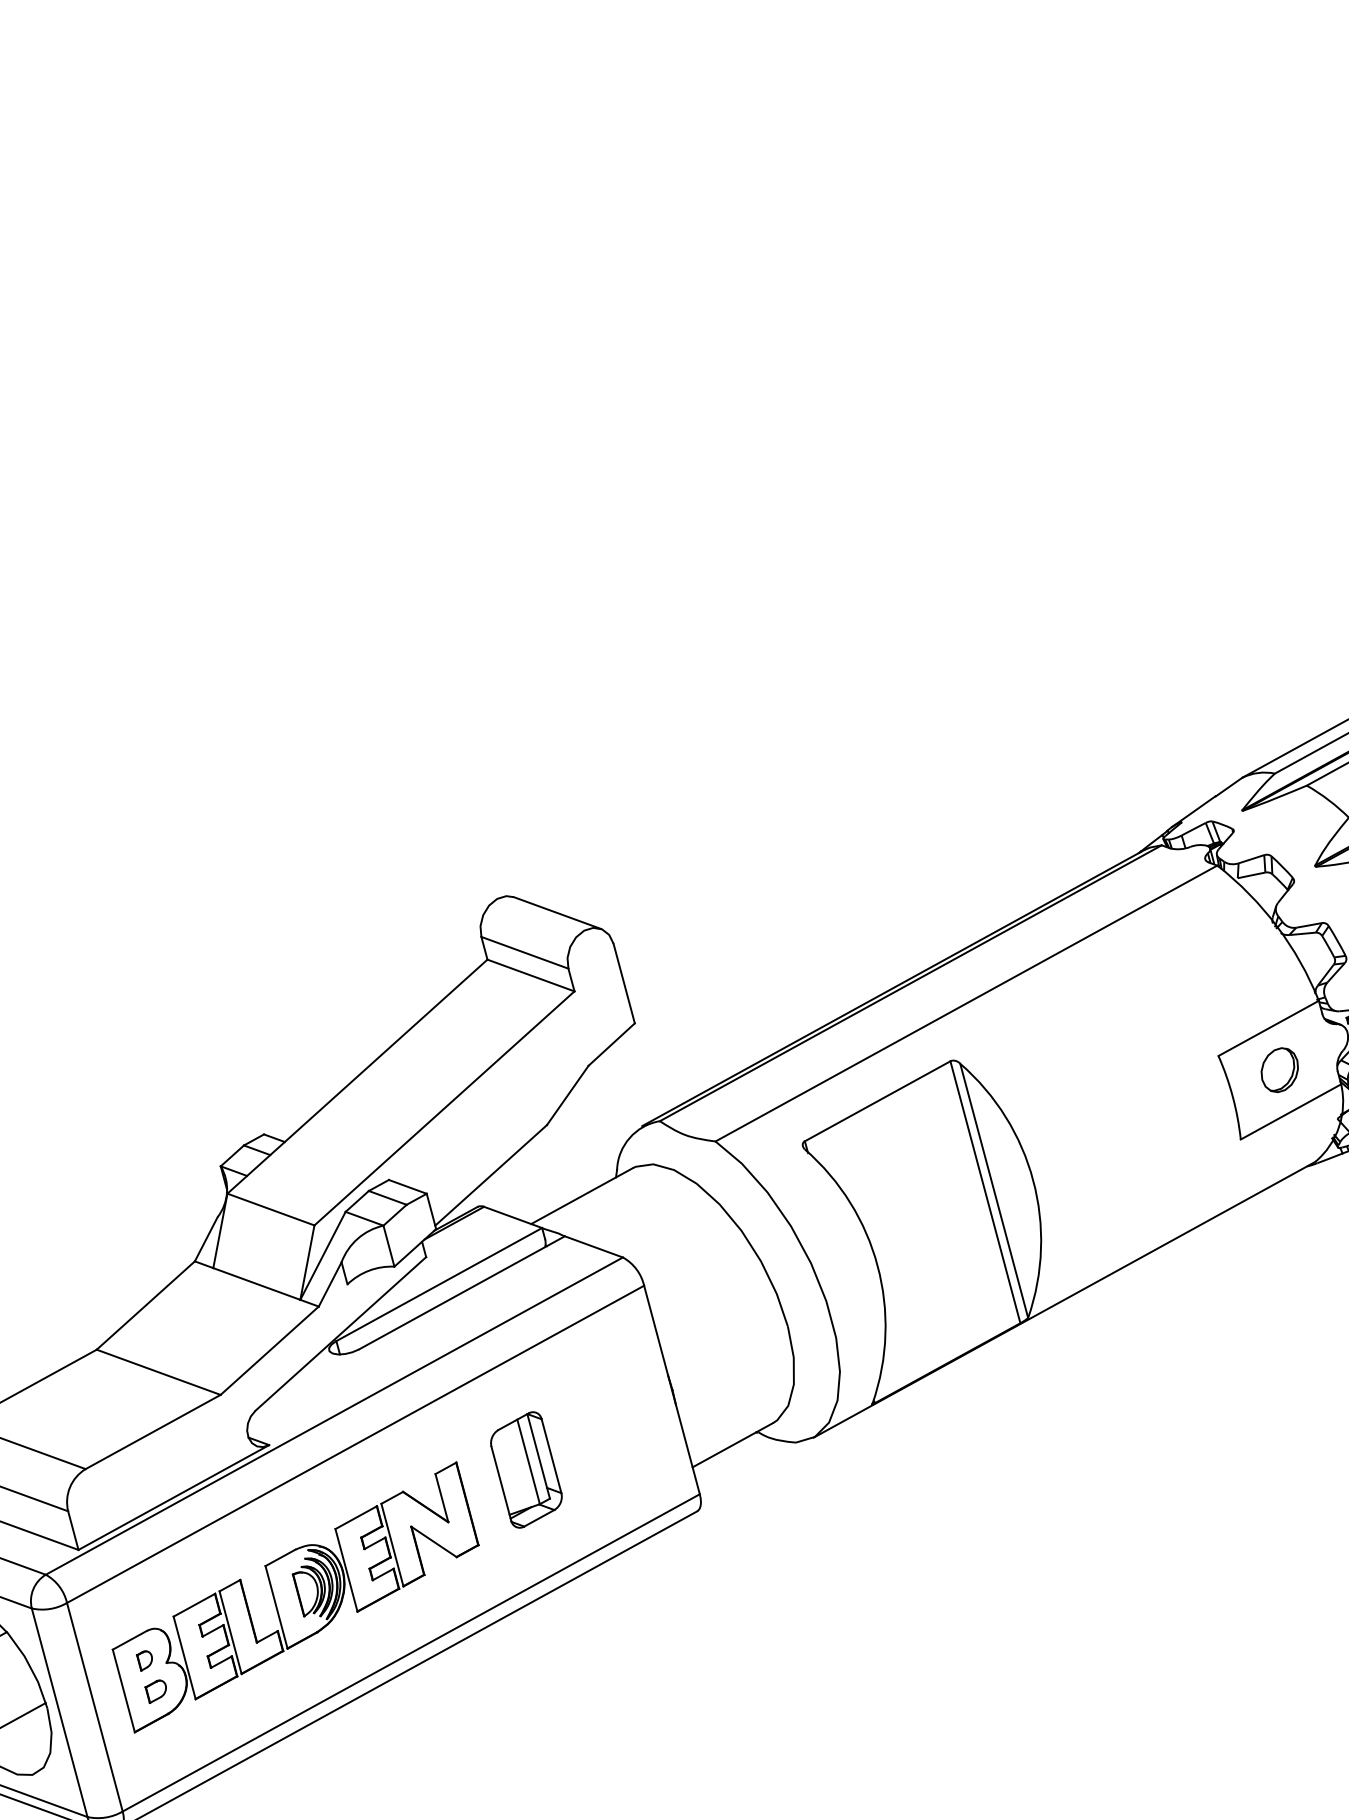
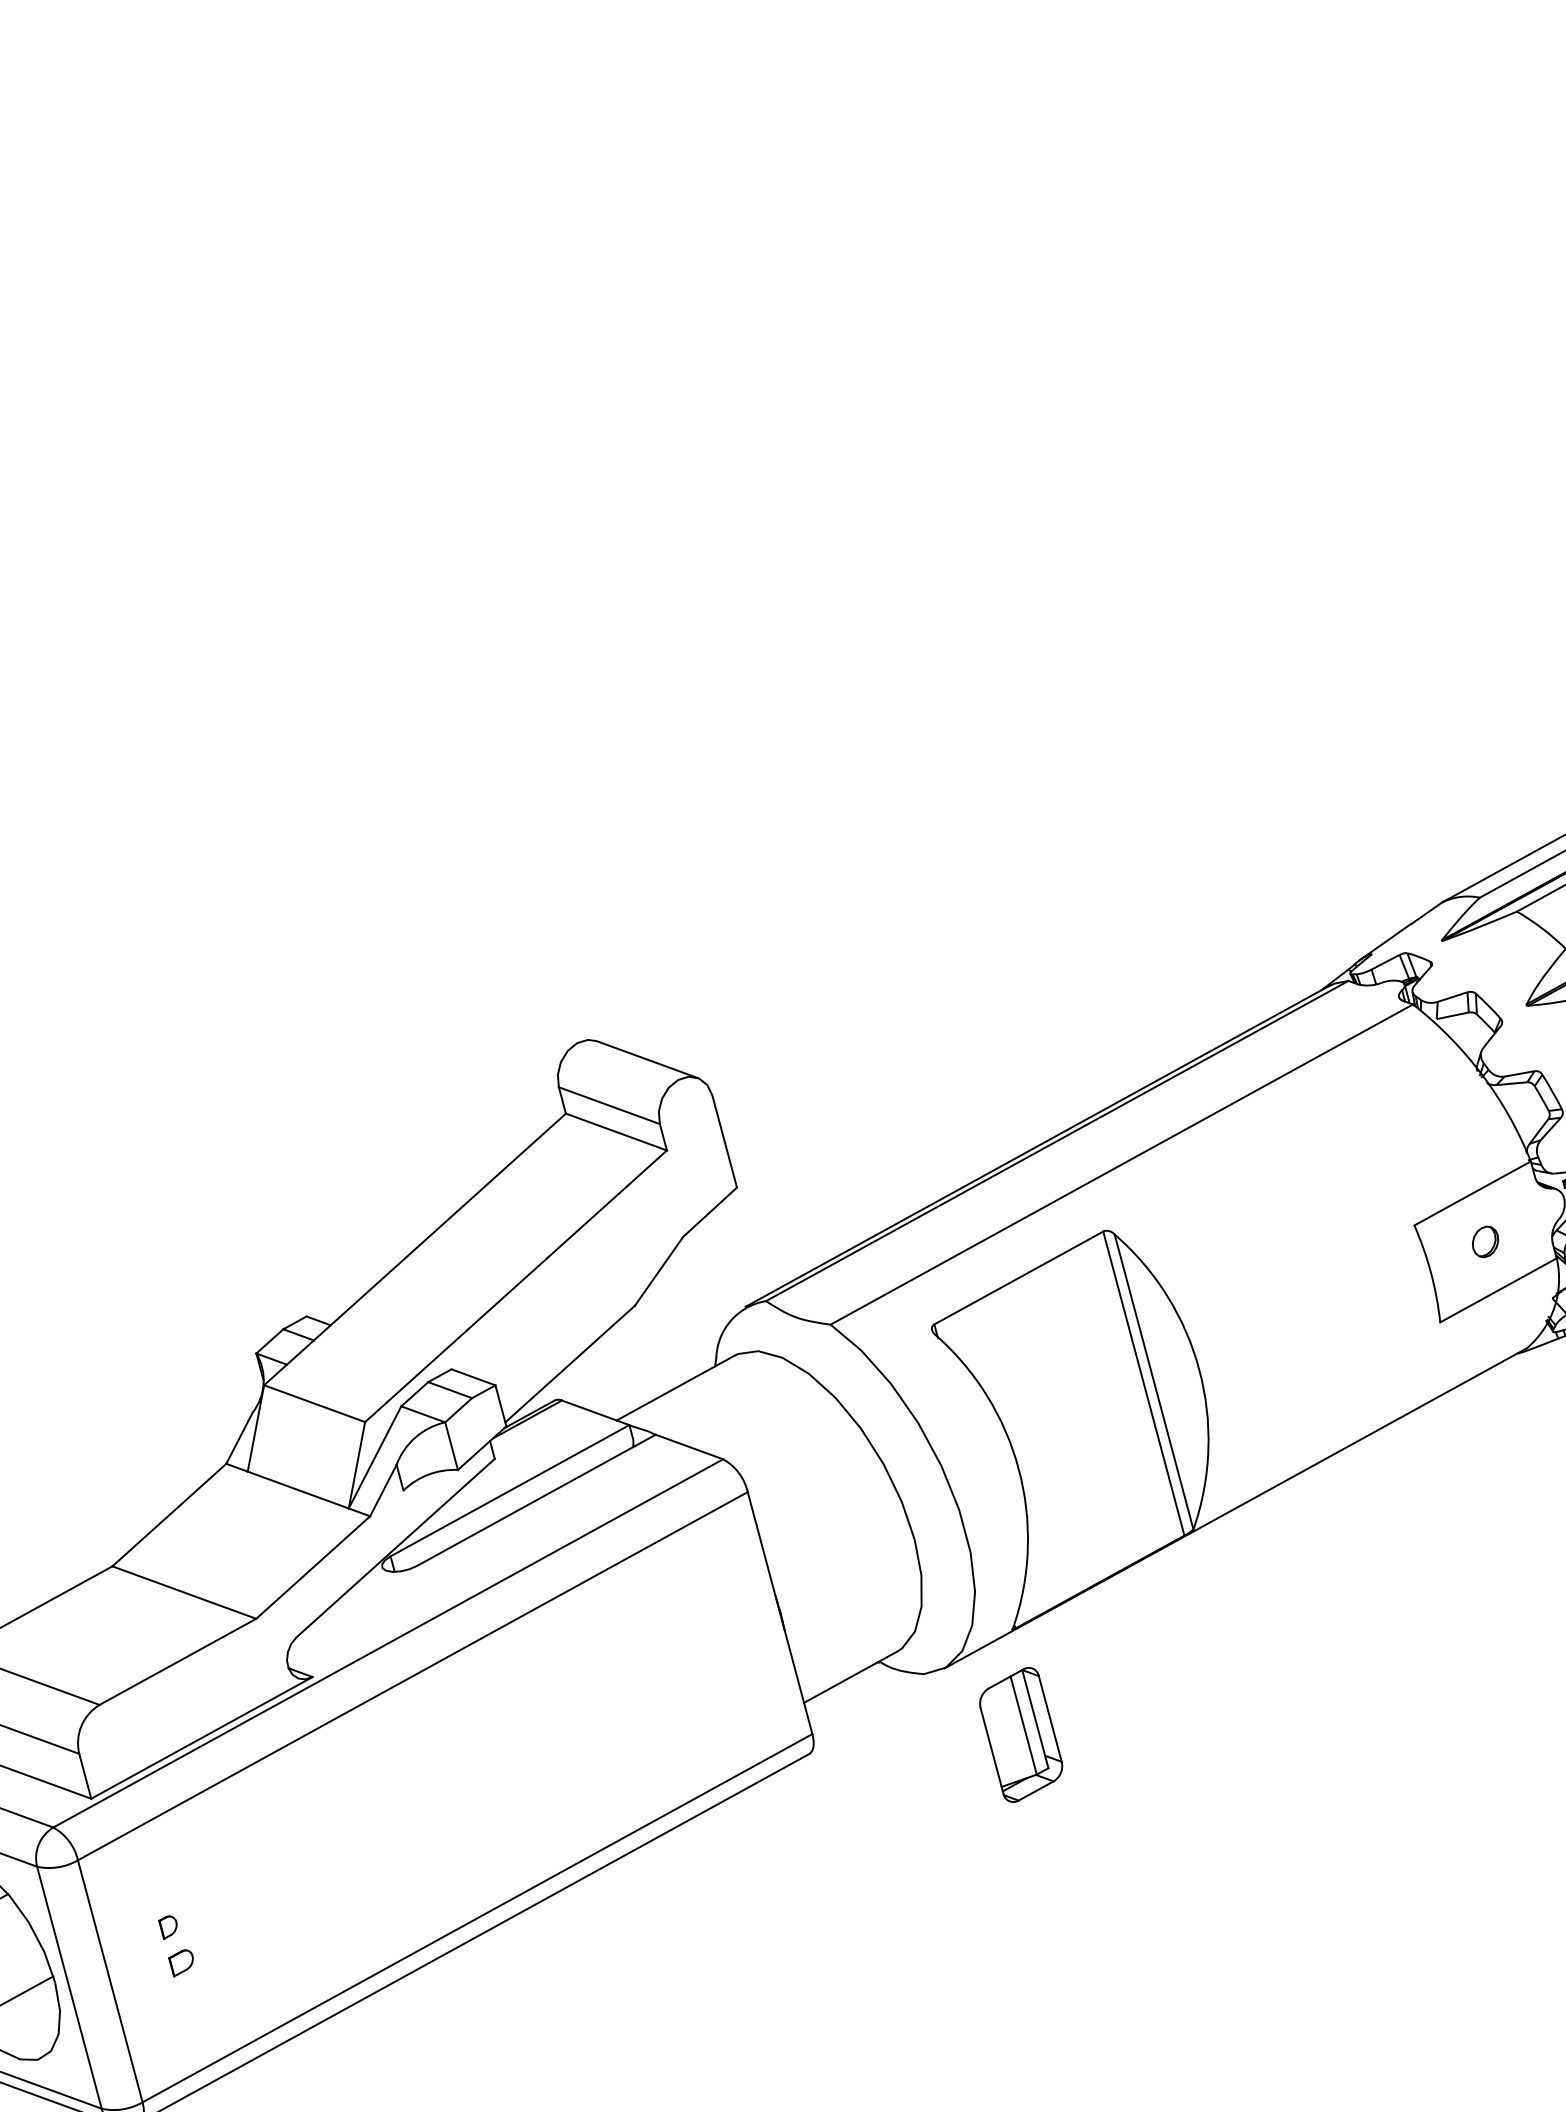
part: (1279, 1069) -> (1485, 1241), size x0.6
part: (526, 1469) -> (1021, 1734), moved
part: (295, 1597) -> (343, 1853), removed

